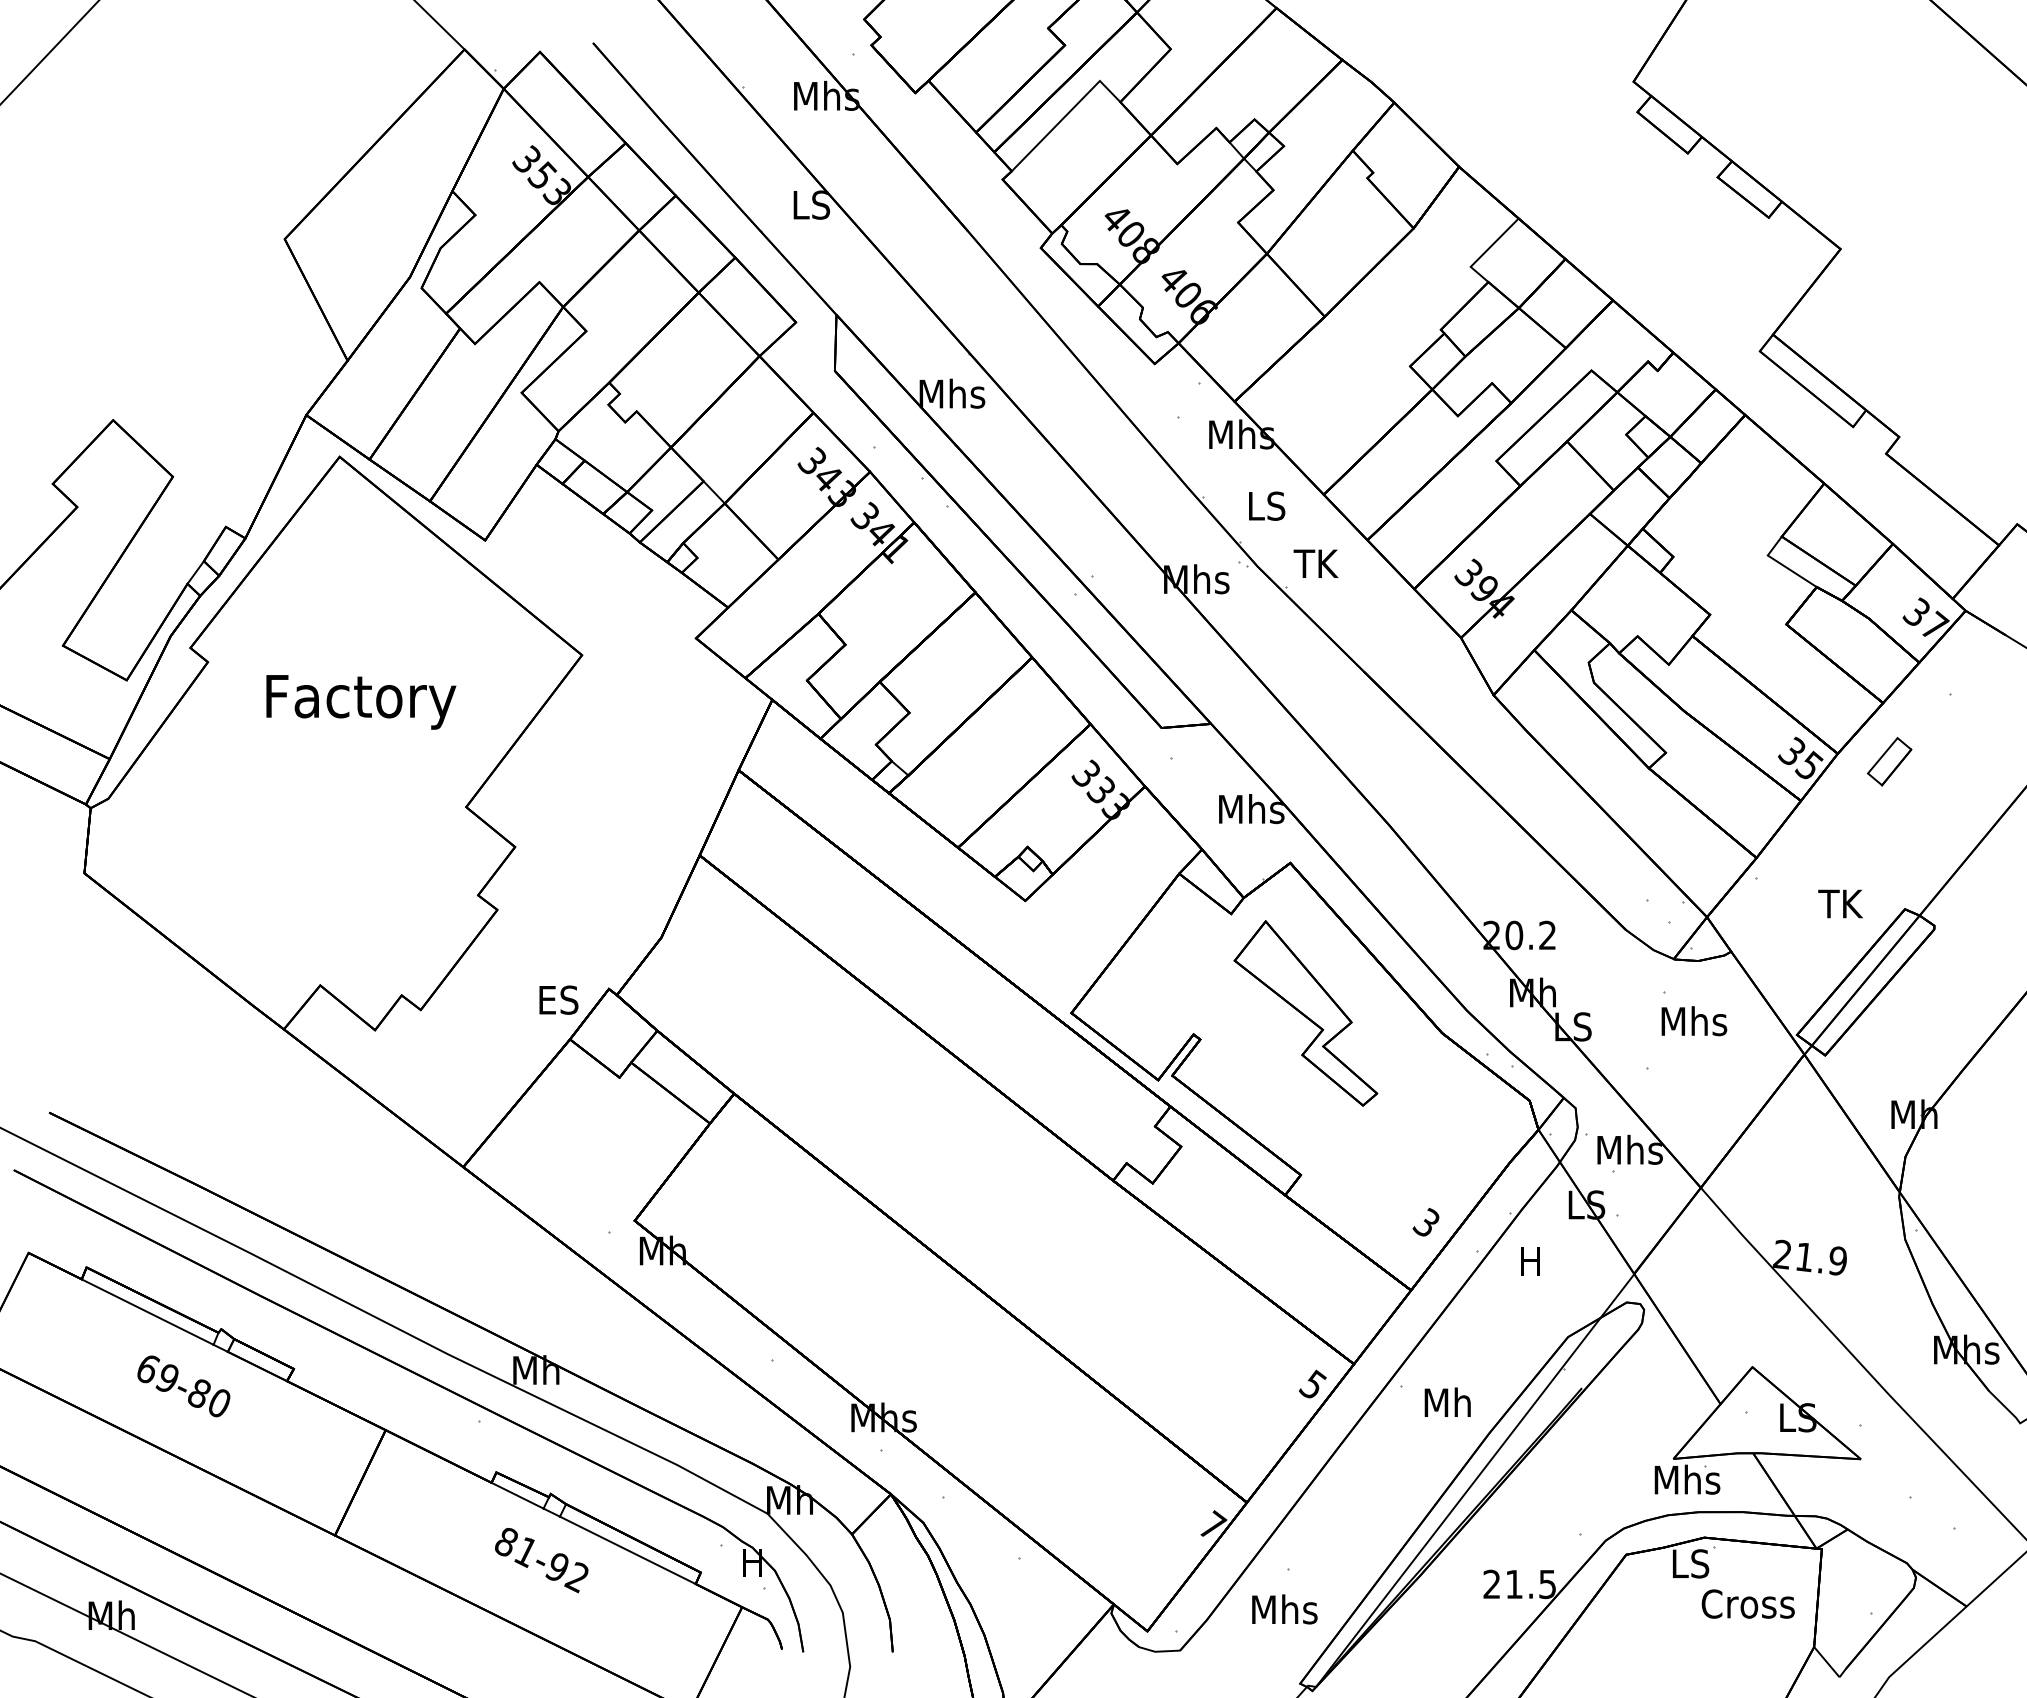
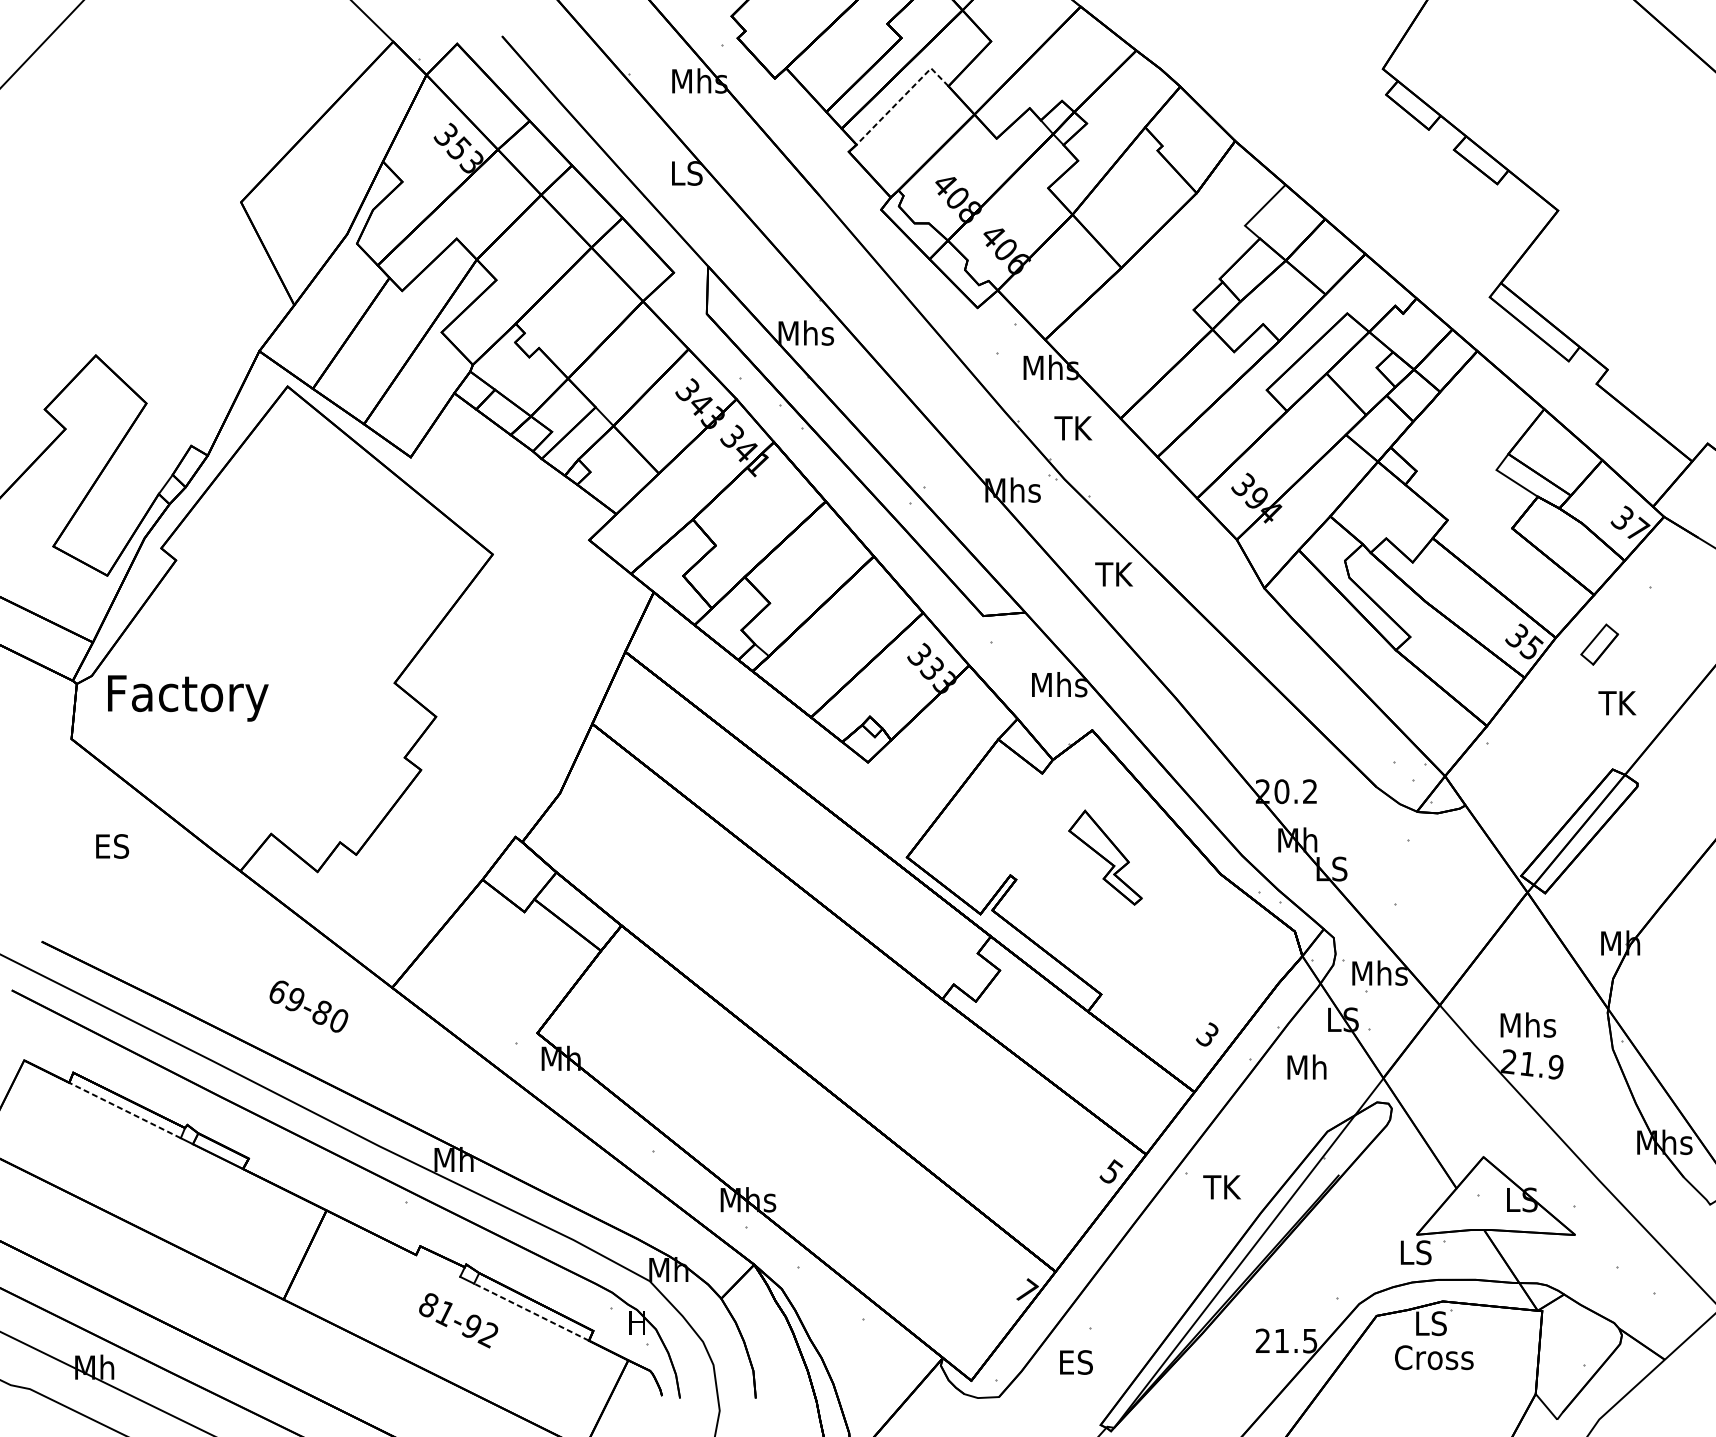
line: (1066, 115) -> (902, 97), solid -> dashed
text: (1267, 505) -> (1073, 427), LS -> TK
text: (1315, 563) -> (1113, 574), moved
text: (361, 702) -> (188, 698), moved
text: (1840, 903) -> (1617, 702), moved
text: (558, 999) -> (112, 845), moved
part: (1305, 1013) -> (1105, 857), size x0.6
text: (1694, 1021) -> (1528, 1025), moved
text: (1543, 1260) -> (1306, 1066), H -> Mh
line: (147, 1312) -> (124, 1110), solid -> dashed
text: (183, 1386) -> (308, 1006), moved
text: (1445, 1401) -> (1223, 1186), Mh -> TK
text: (1689, 1479) -> (1430, 1252), Mhs -> LS
line: (517, 1495) -> (438, 1265), removed
line: (627, 1550) -> (531, 1312), solid -> dashed
text: (1747, 1603) -> (1433, 1357), moved
text: (1286, 1609) -> (1089, 1362), Mhs -> ES

